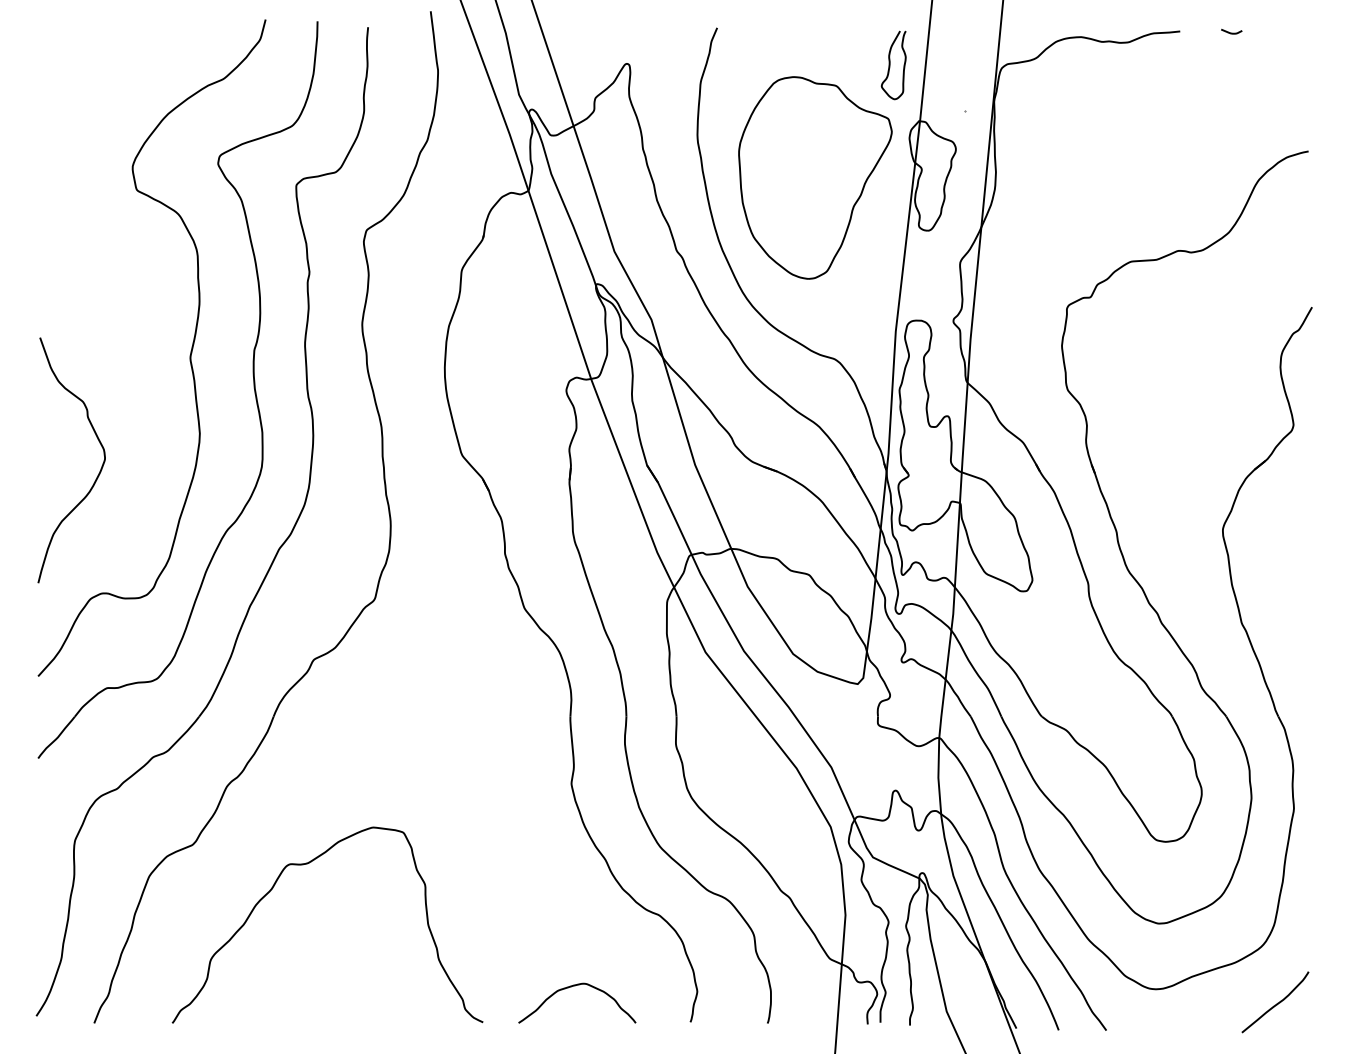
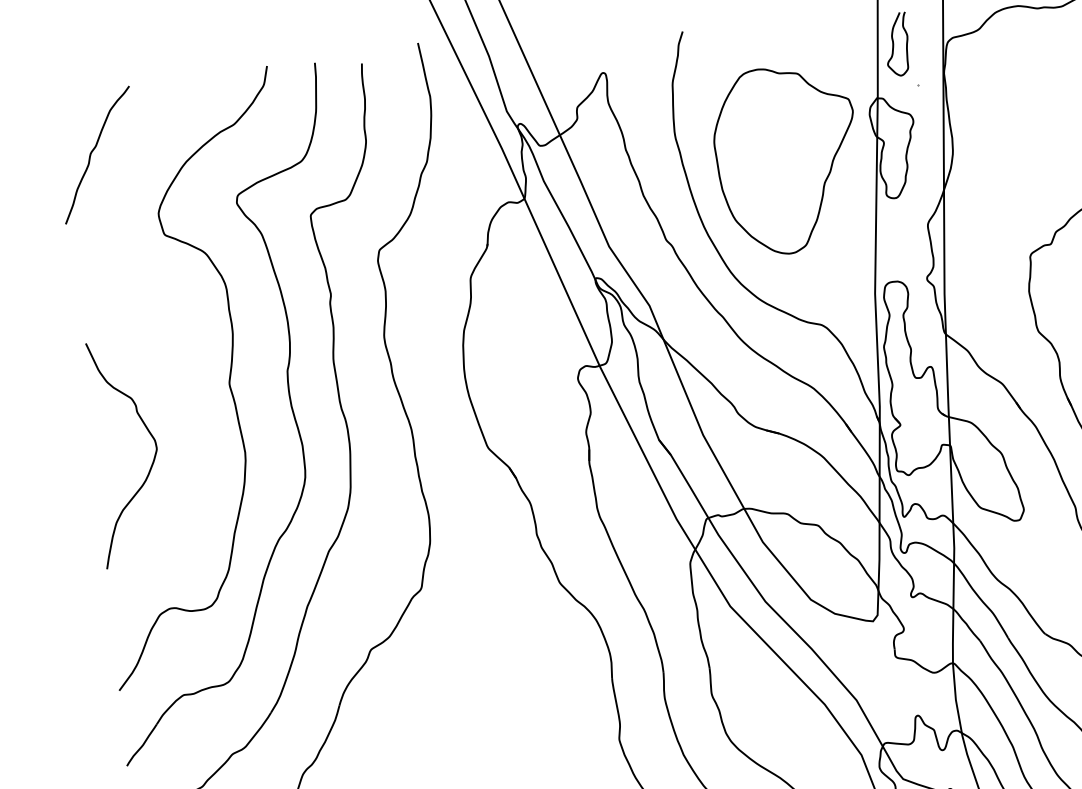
curve: (890, 65) -> (894, 44), moved
curve: (69, 92) -> (93, 151), added
curve: (98, 473) -> (152, 462), moved

